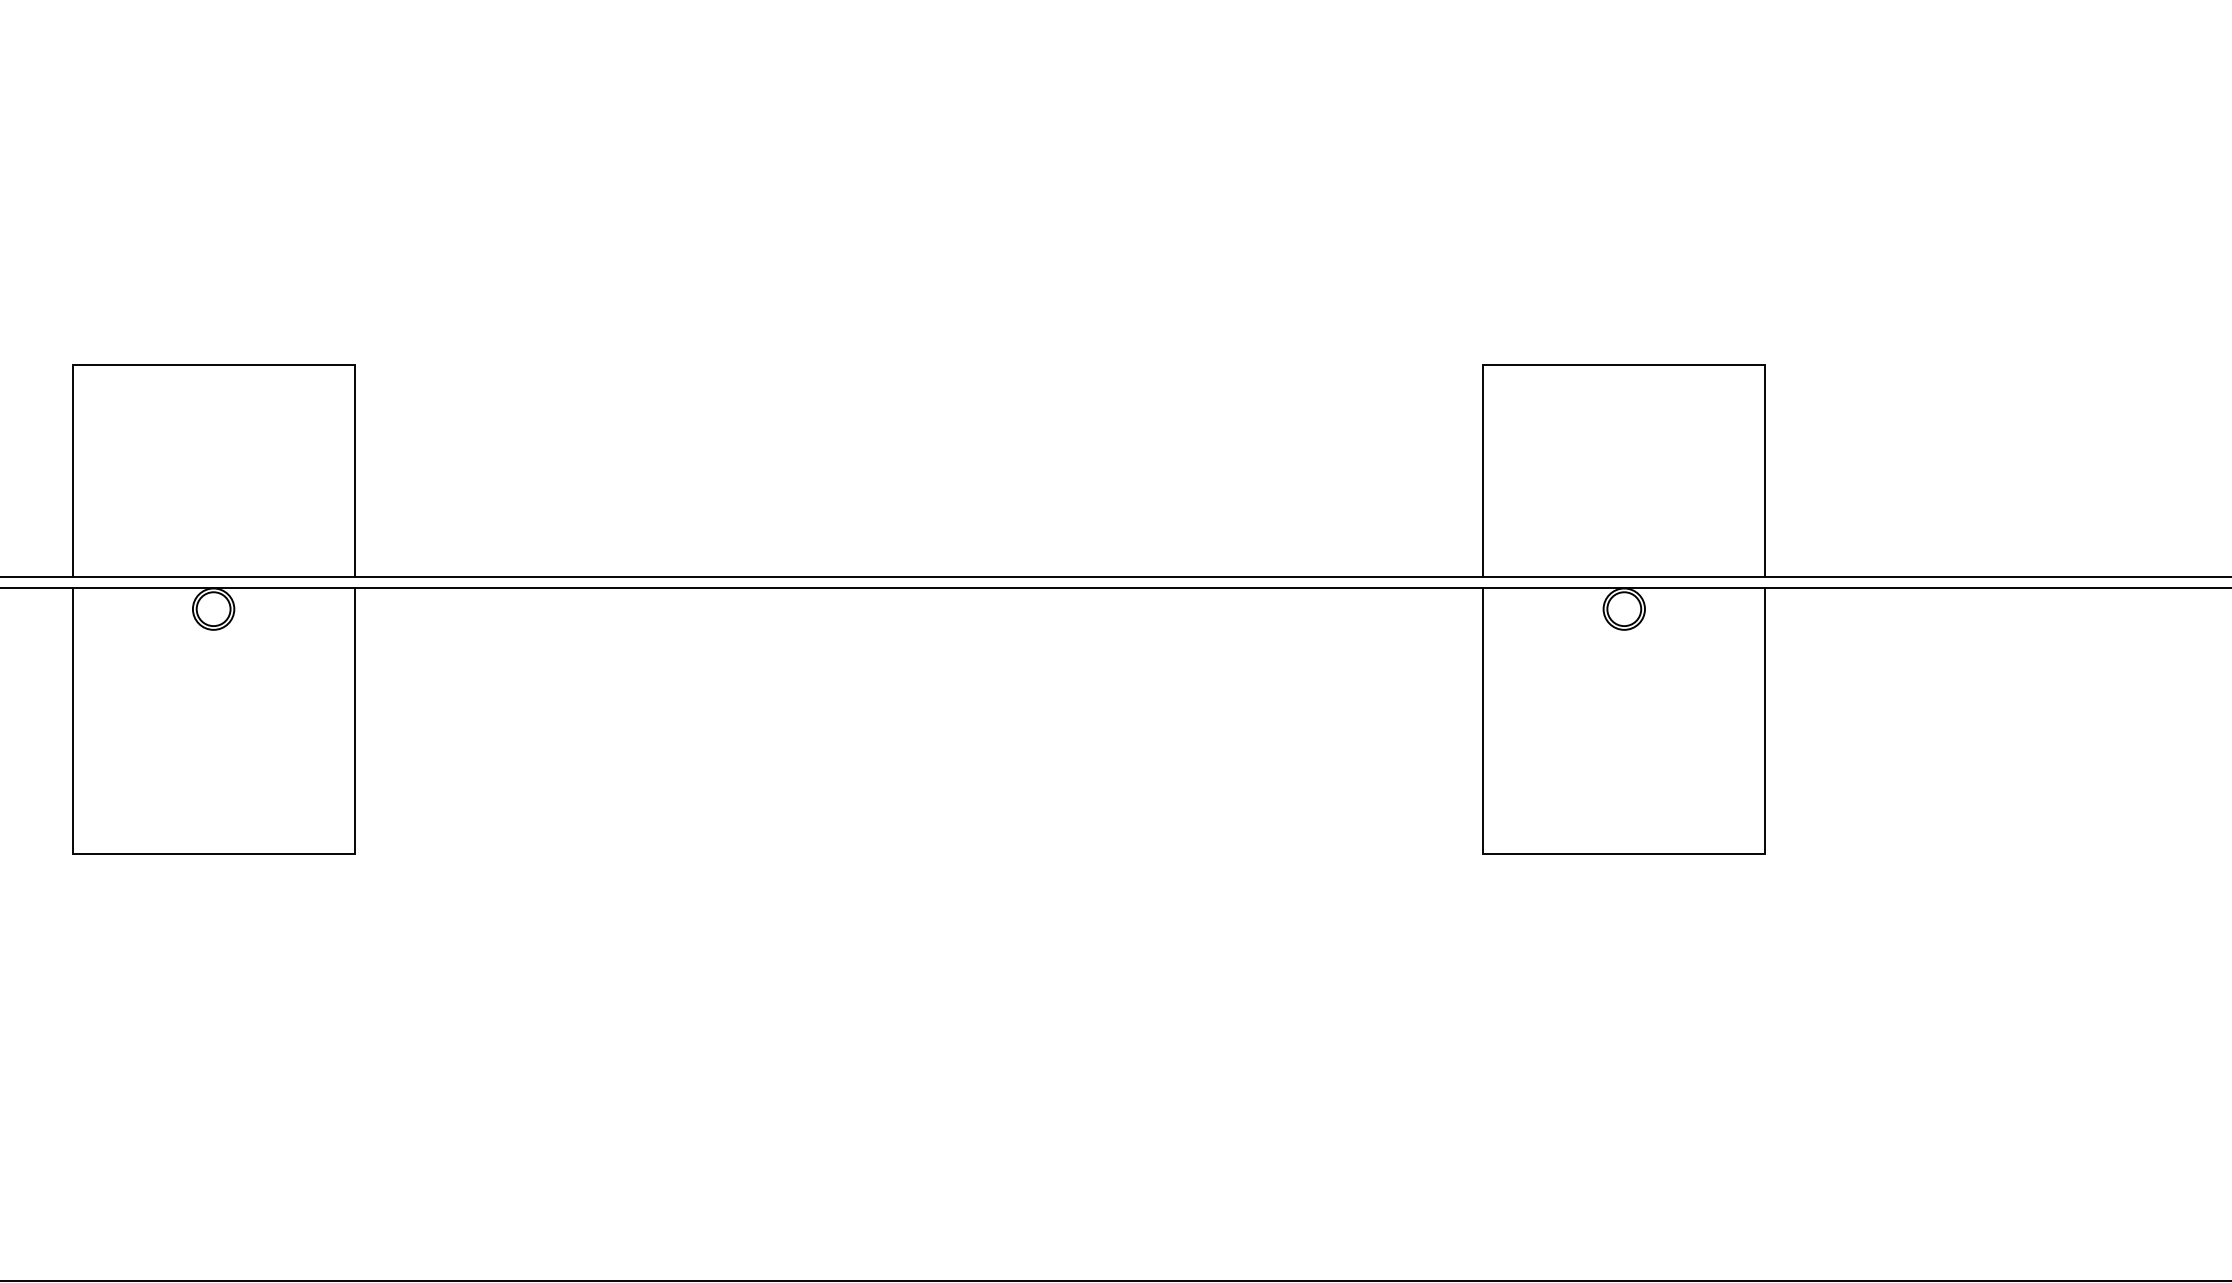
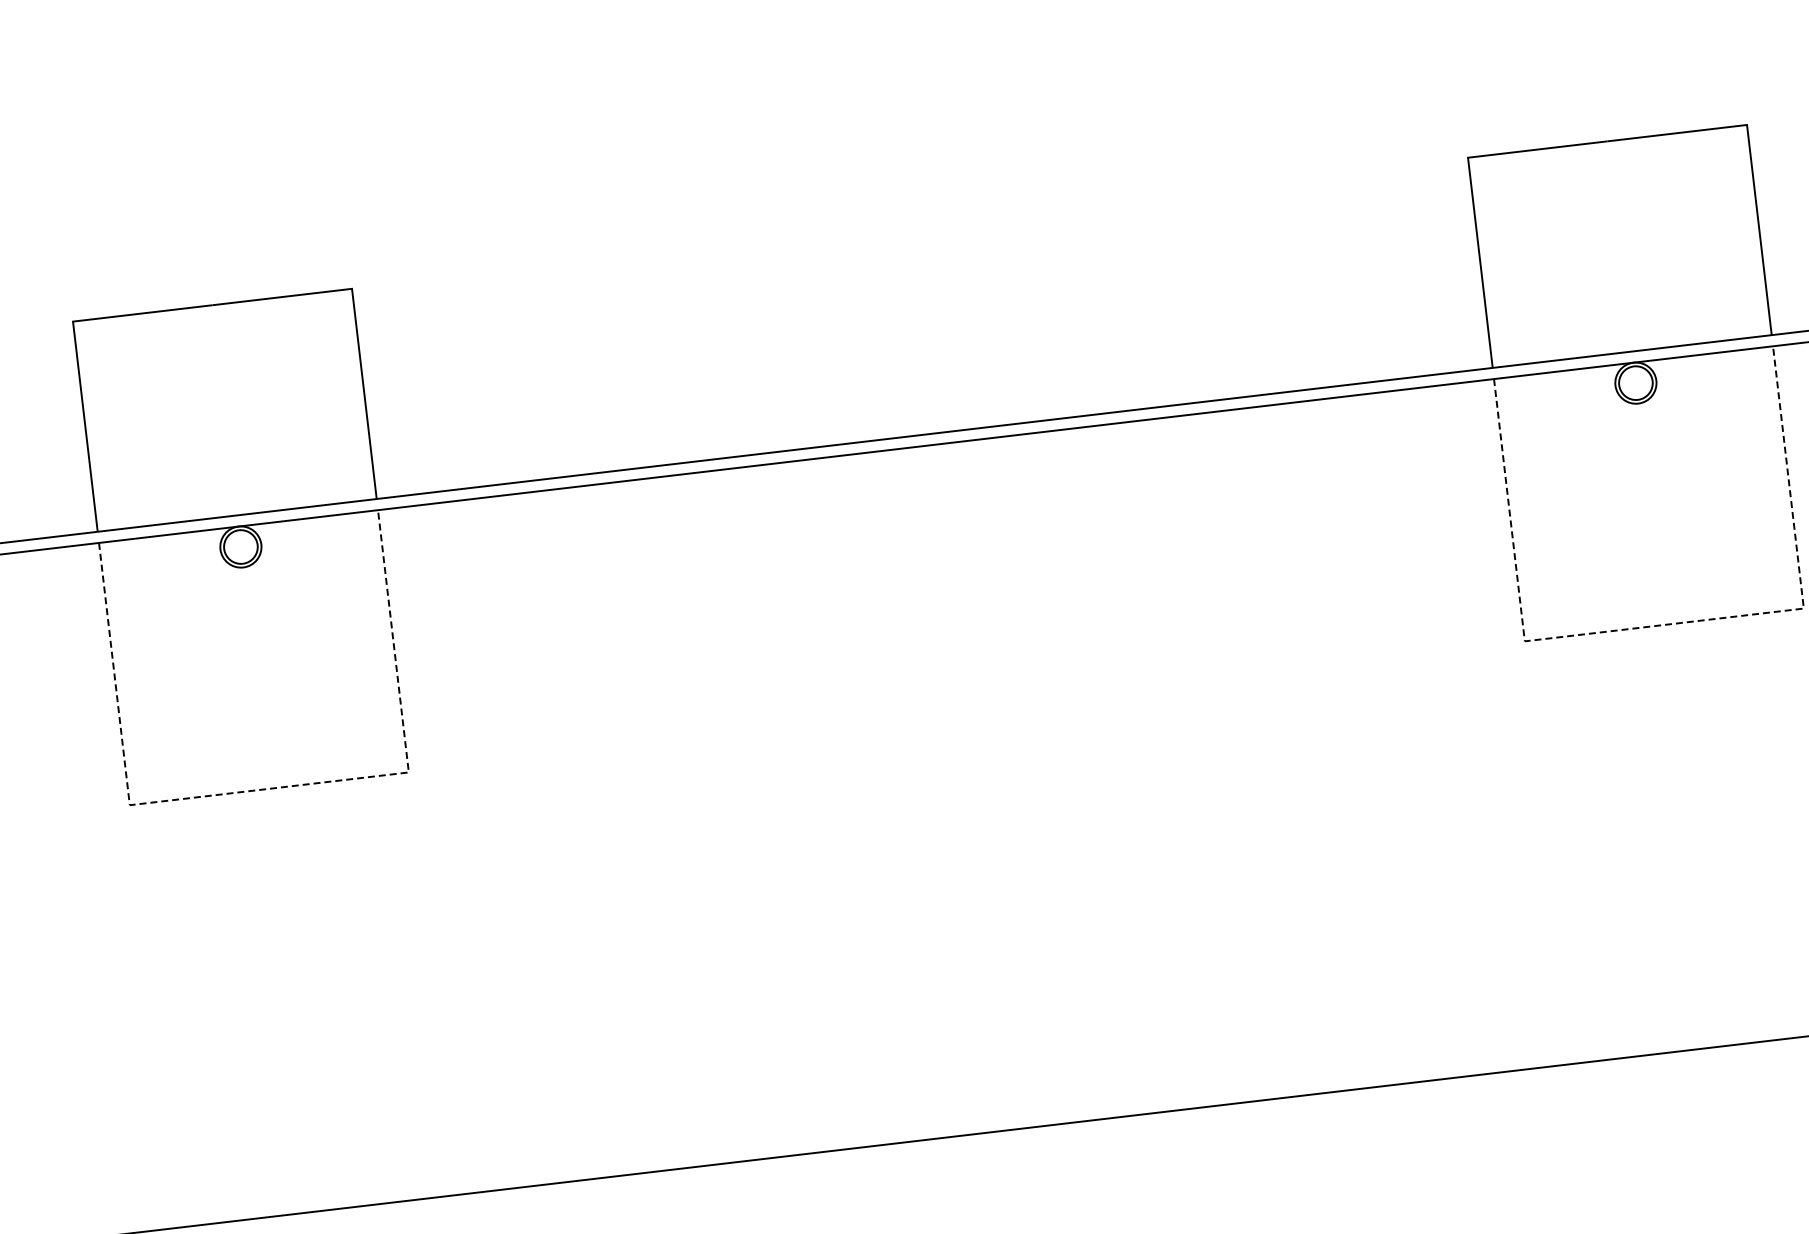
line: (214, 853) -> (270, 788), solid -> dashed
line: (1624, 853) -> (1664, 624), solid -> dashed

